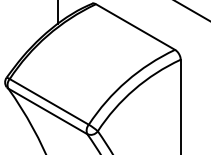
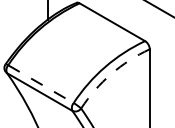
arc: (134, 89) -> (111, 73), solid -> dashed
line: (49, 101) -> (41, 83), solid -> dashed

